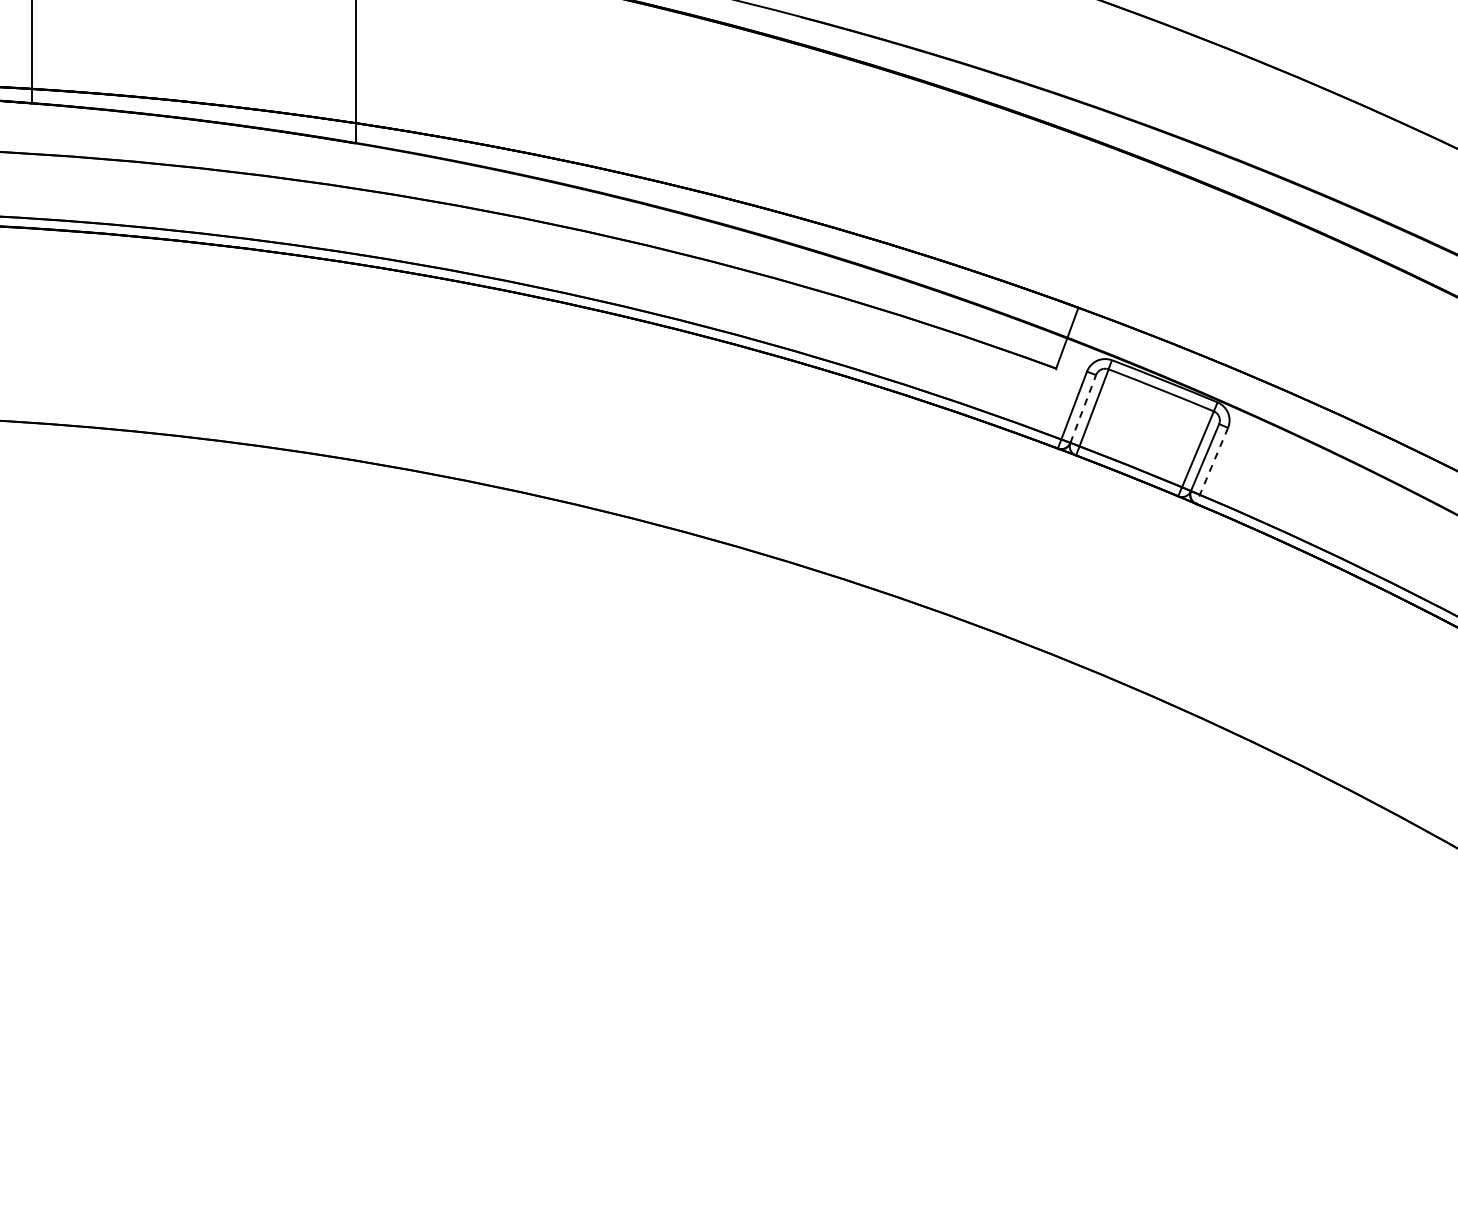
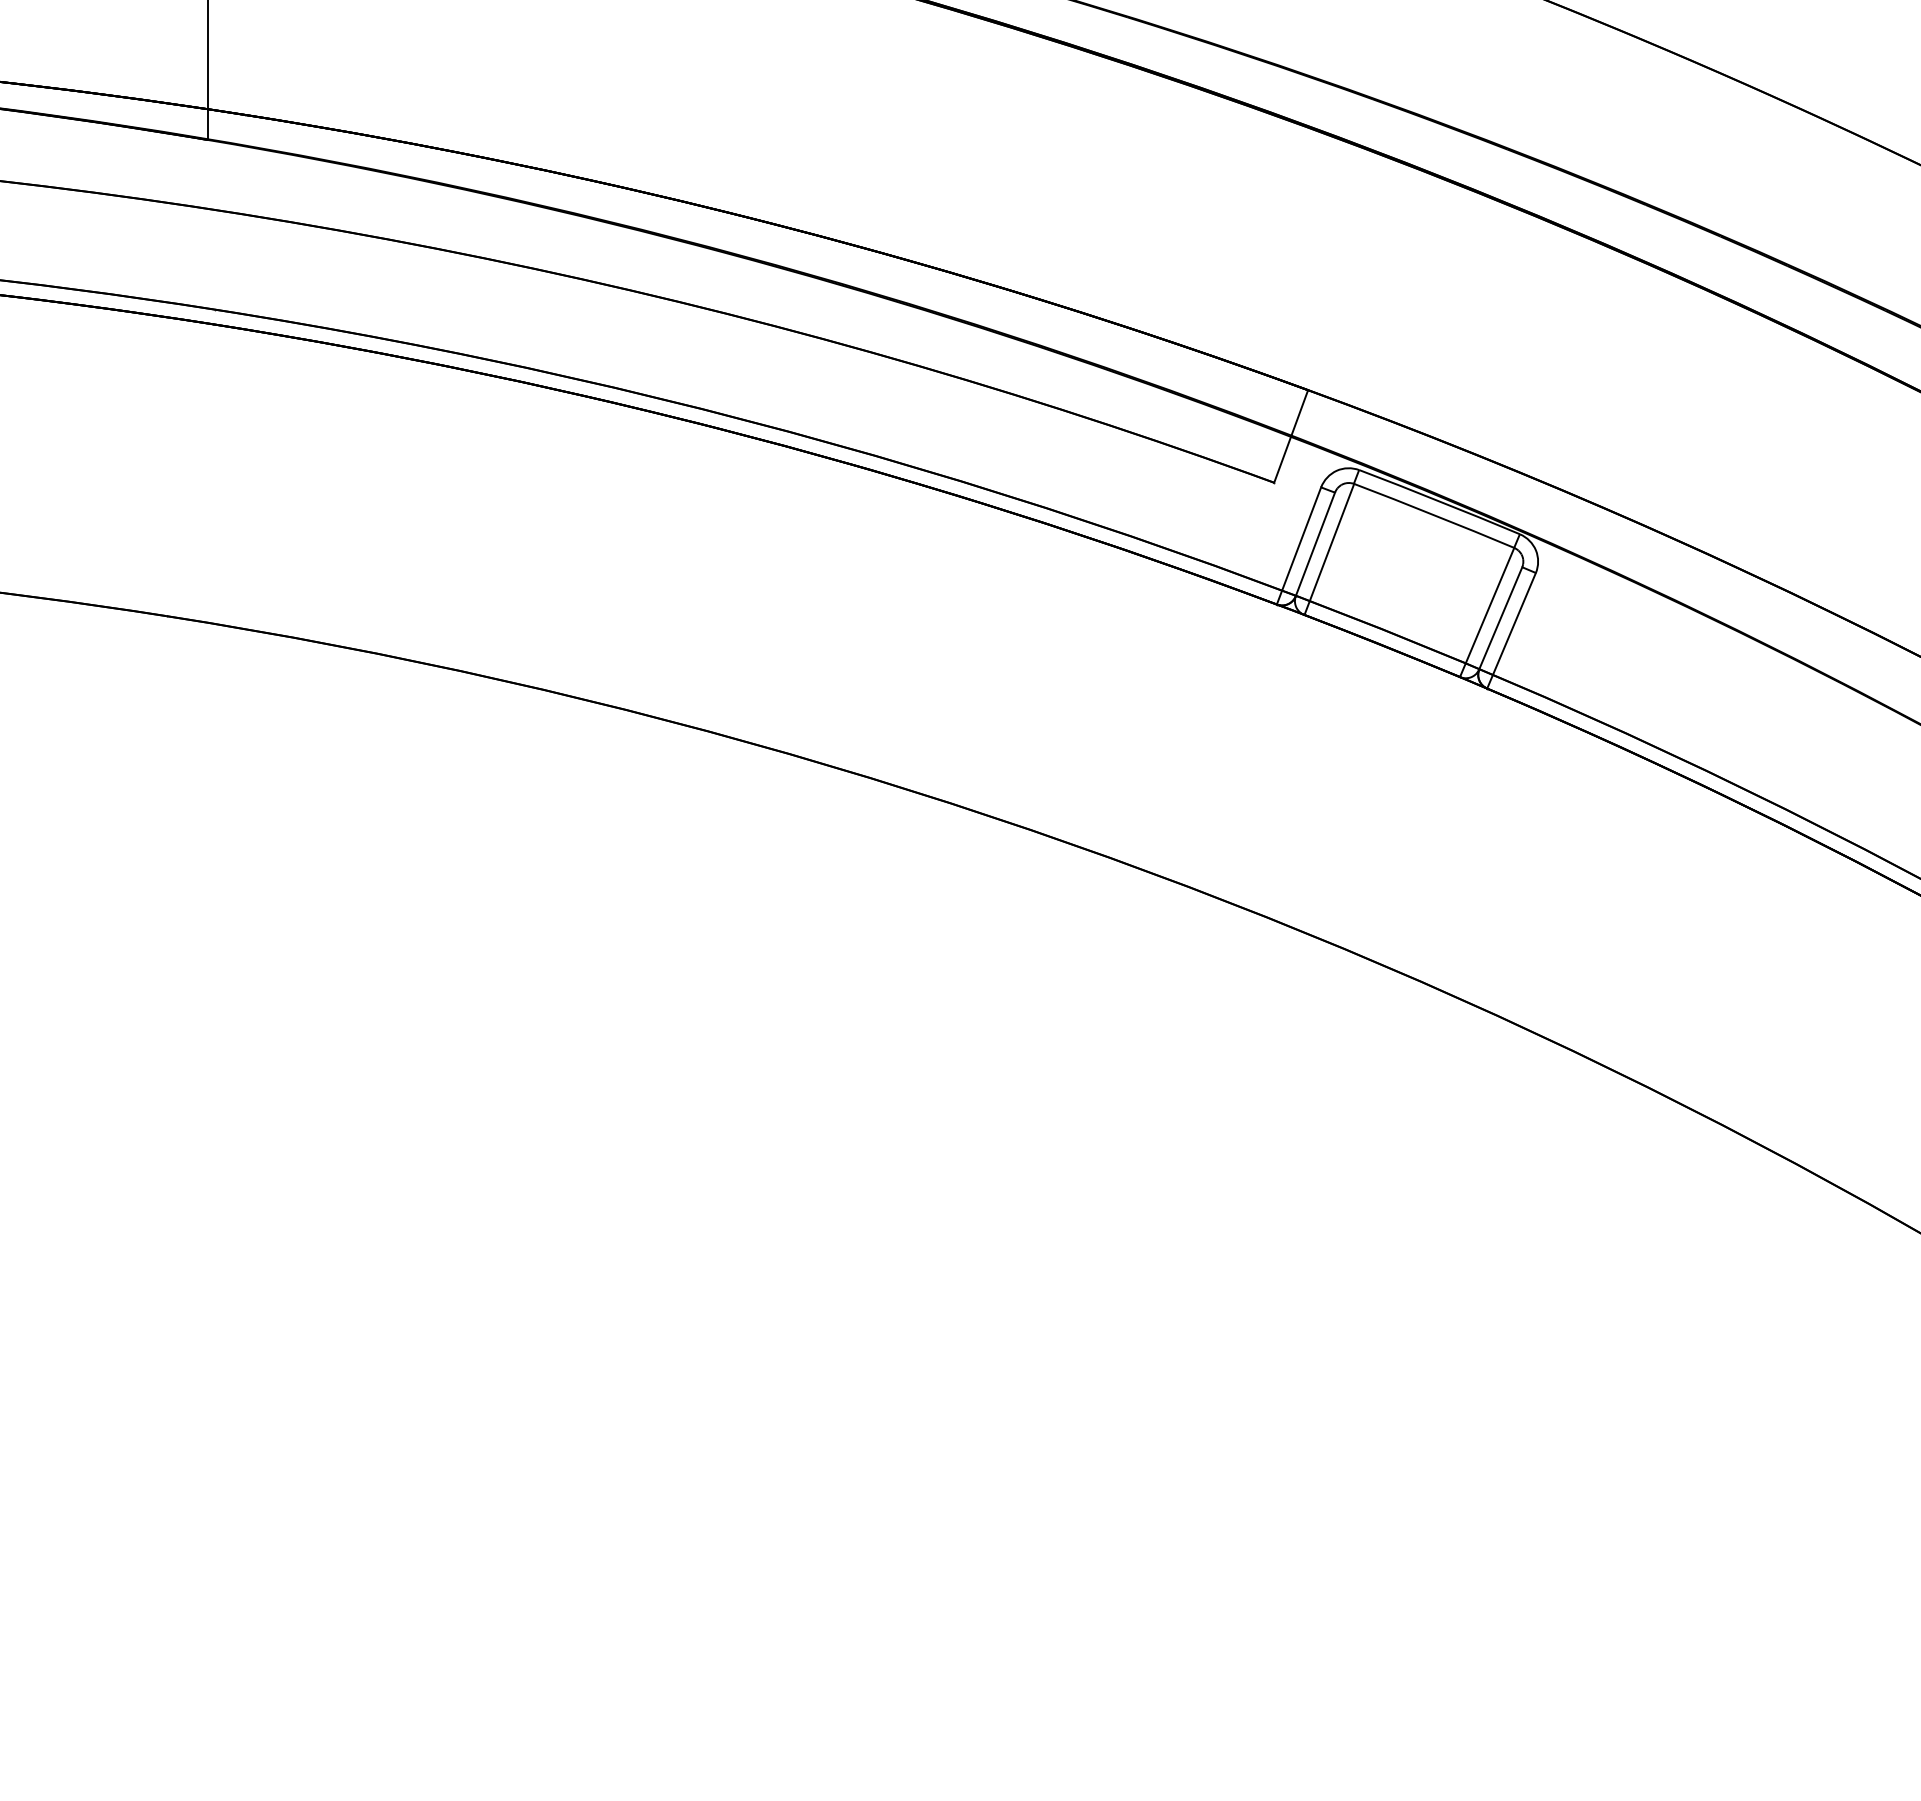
line: (1083, 408) -> (1315, 543), dashed -> solid
line: (1211, 466) -> (1510, 631), dashed -> solid

